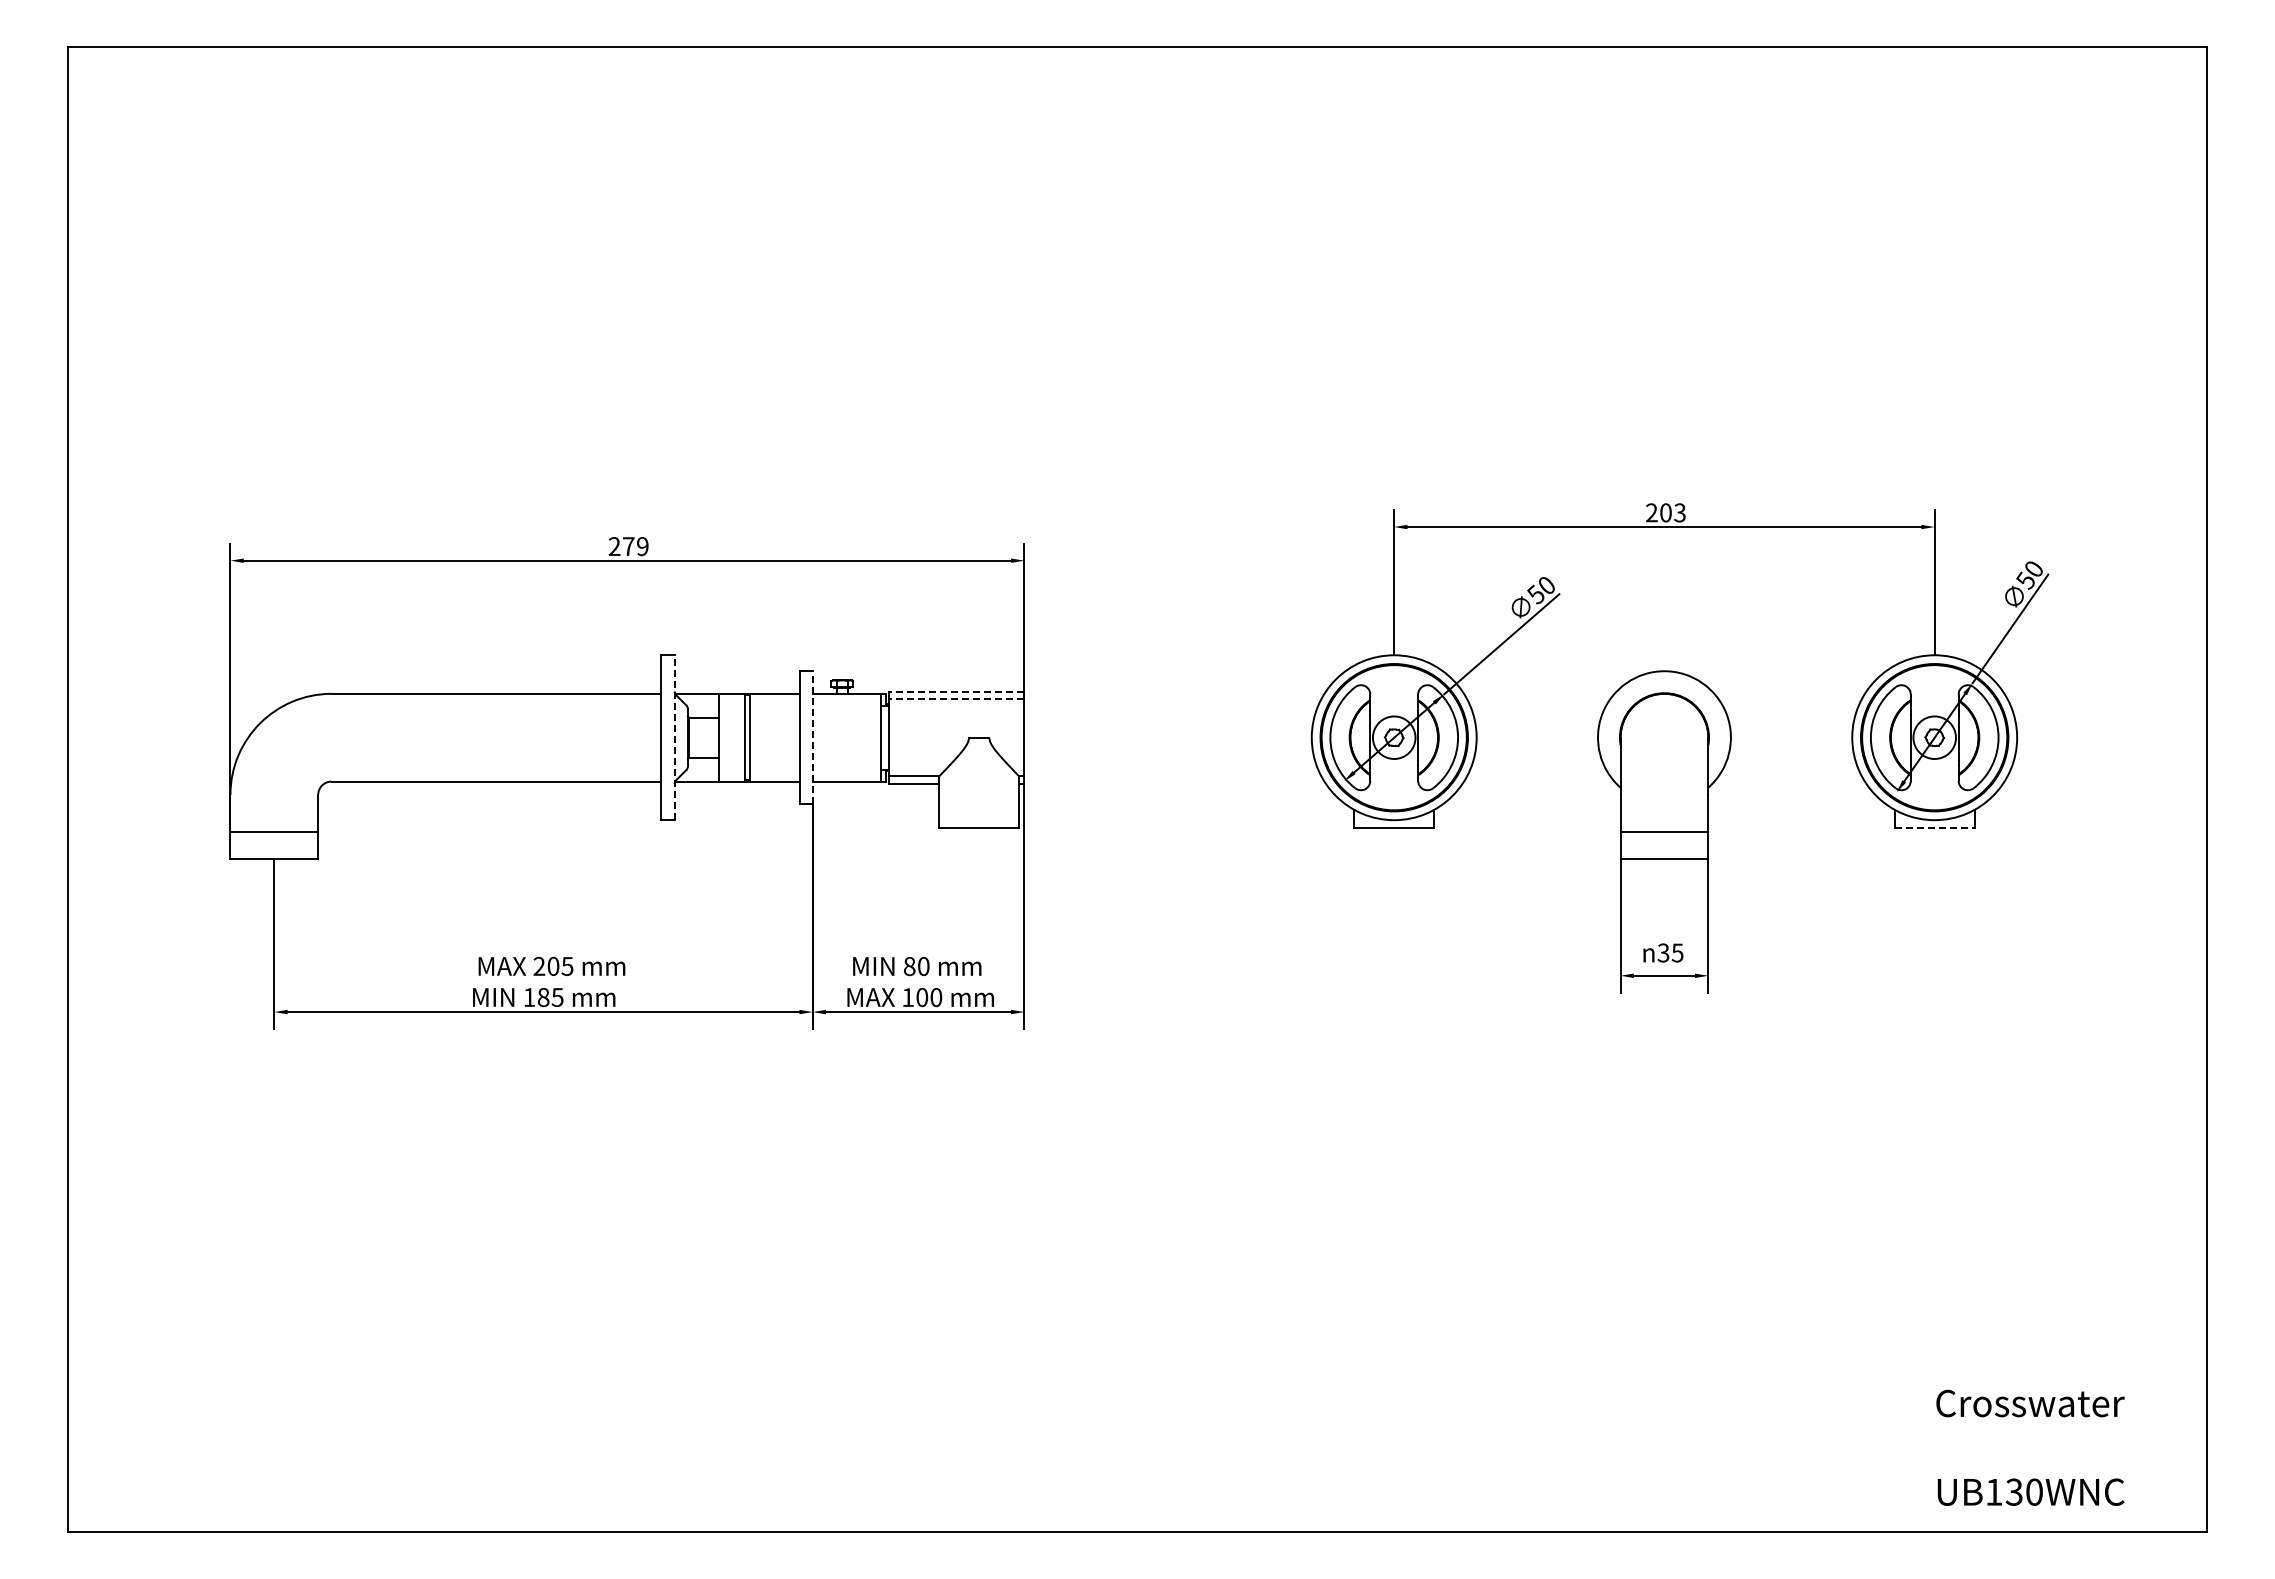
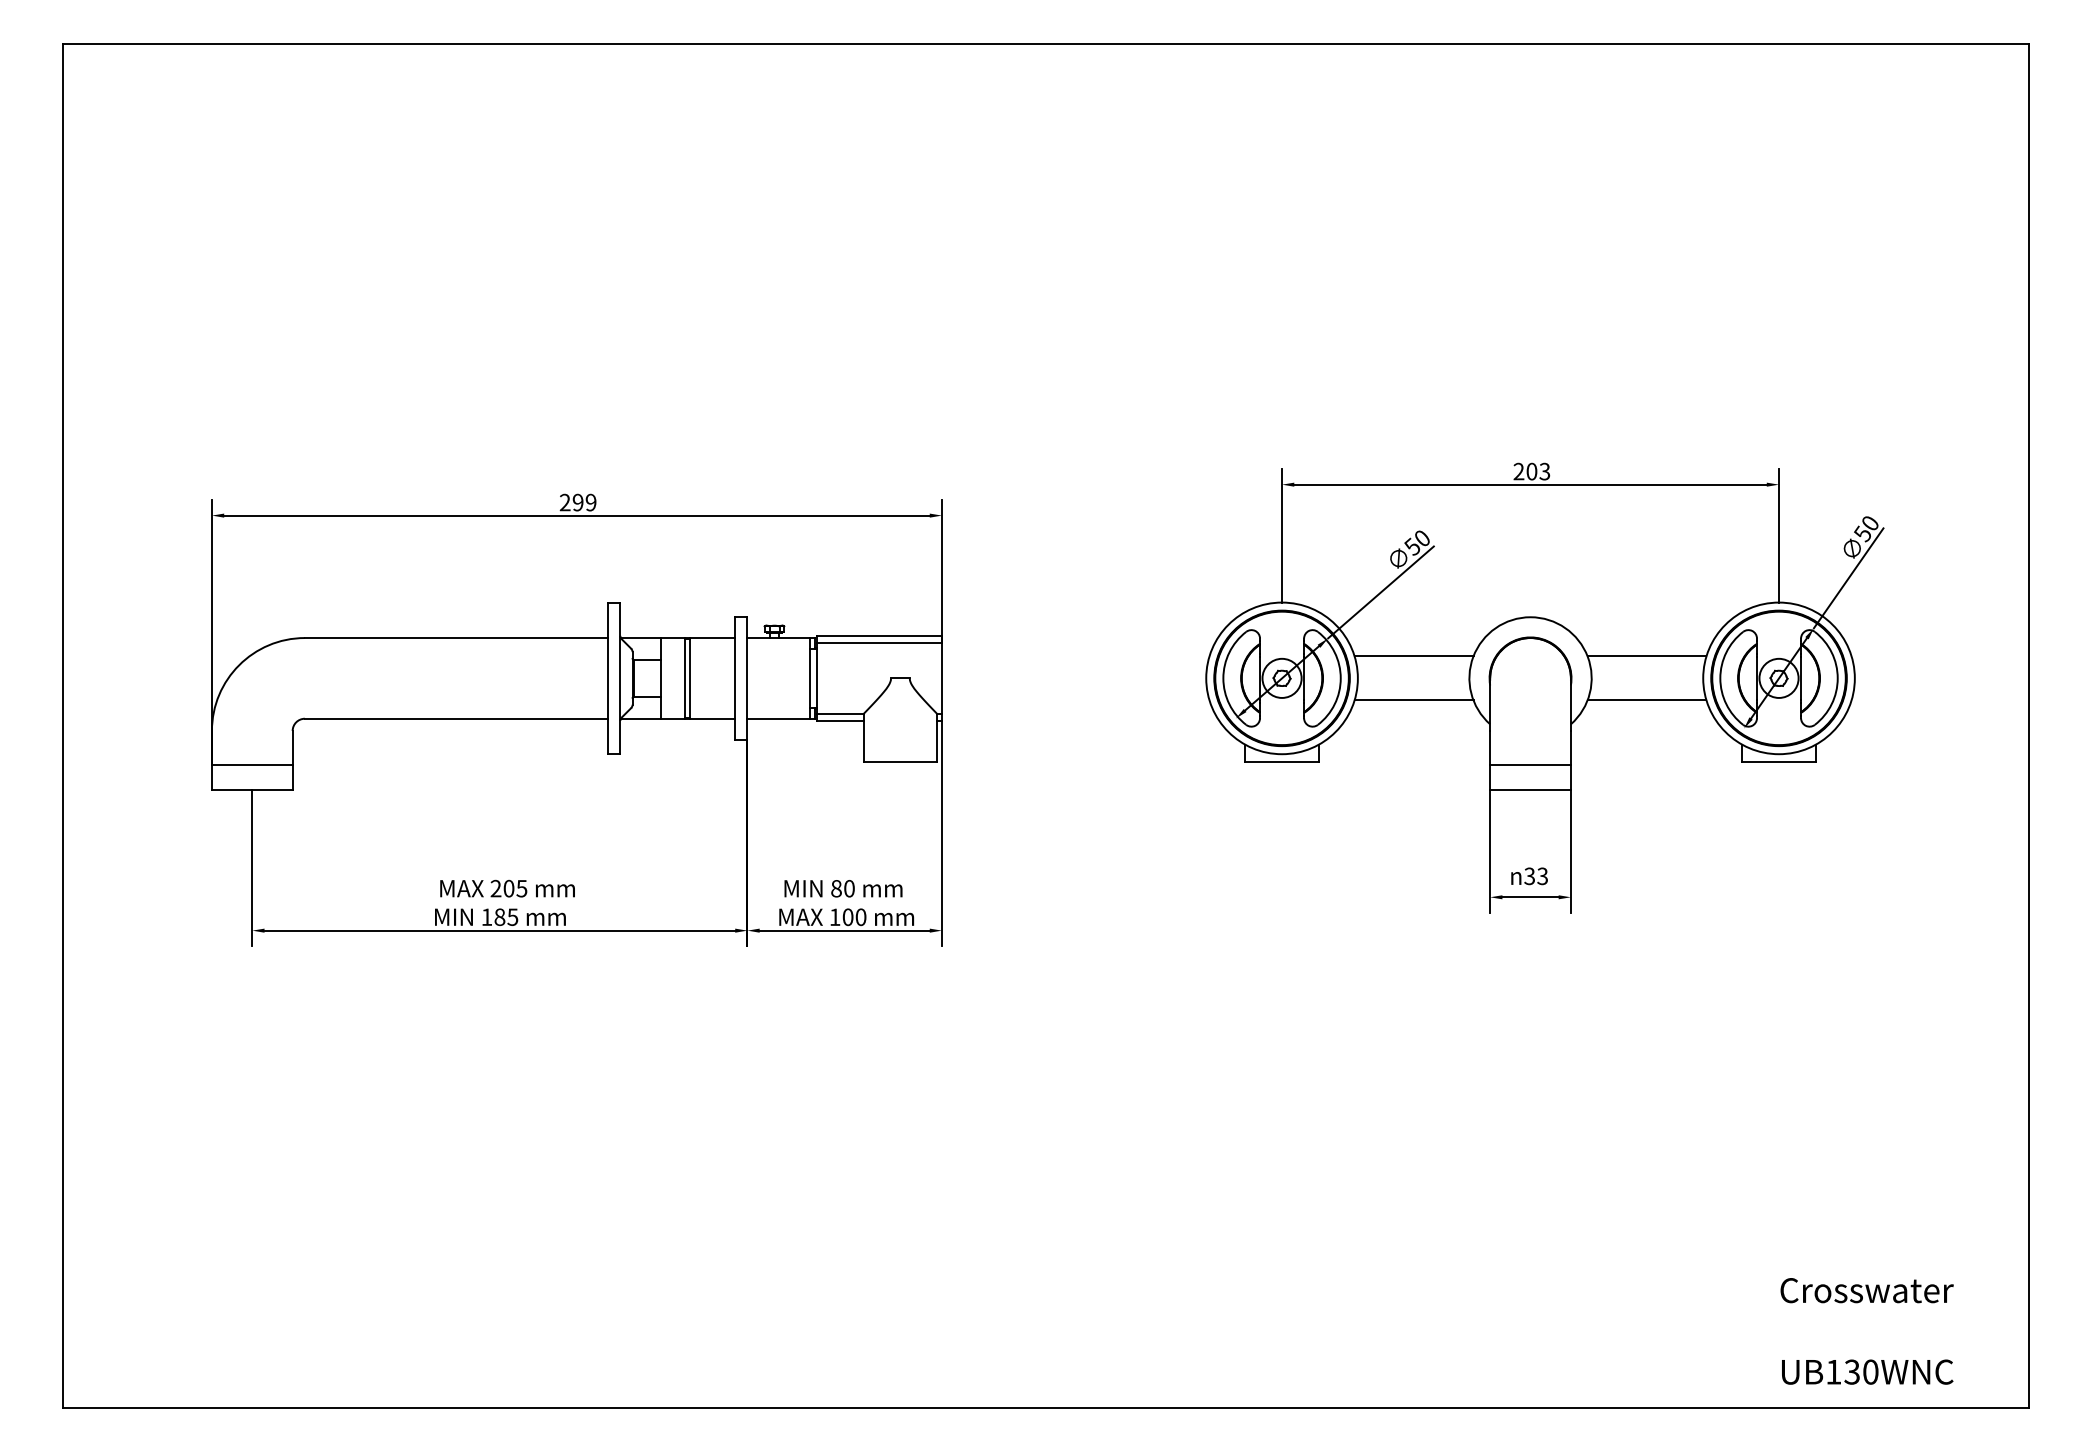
text: (628, 546) -> (577, 502), 279 -> 299
line: (956, 691) -> (879, 635), dashed -> solid
line: (956, 699) -> (879, 643), dashed -> solid
line: (1537, 713) -> (1413, 656), added
line: (1790, 713) -> (1646, 656), added
line: (674, 737) -> (620, 678), dashed -> solid
line: (812, 737) -> (747, 678), dashed -> solid
line: (1537, 761) -> (1413, 700), added
line: (1790, 761) -> (1646, 700), added
line: (1934, 828) -> (1778, 761), dashed -> solid
text: (1677, 952) -> (1542, 875), 35 -> 33

